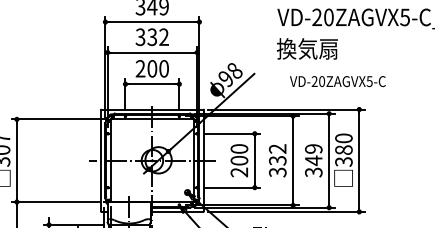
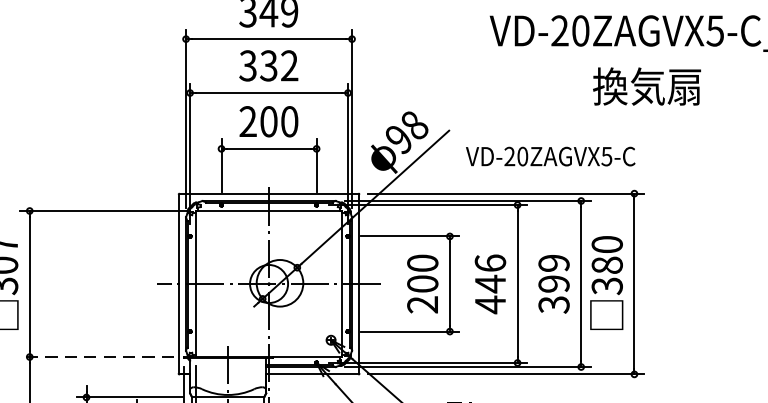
text: (306, 48) -> (645, 85), moved
text: (337, 81) -> (550, 156), moved
text: (277, 160) -> (489, 283), 332 -> 446
text: (313, 160) -> (553, 283), 349 -> 399
line: (55, 202) -> (97, 357), solid -> dashed

